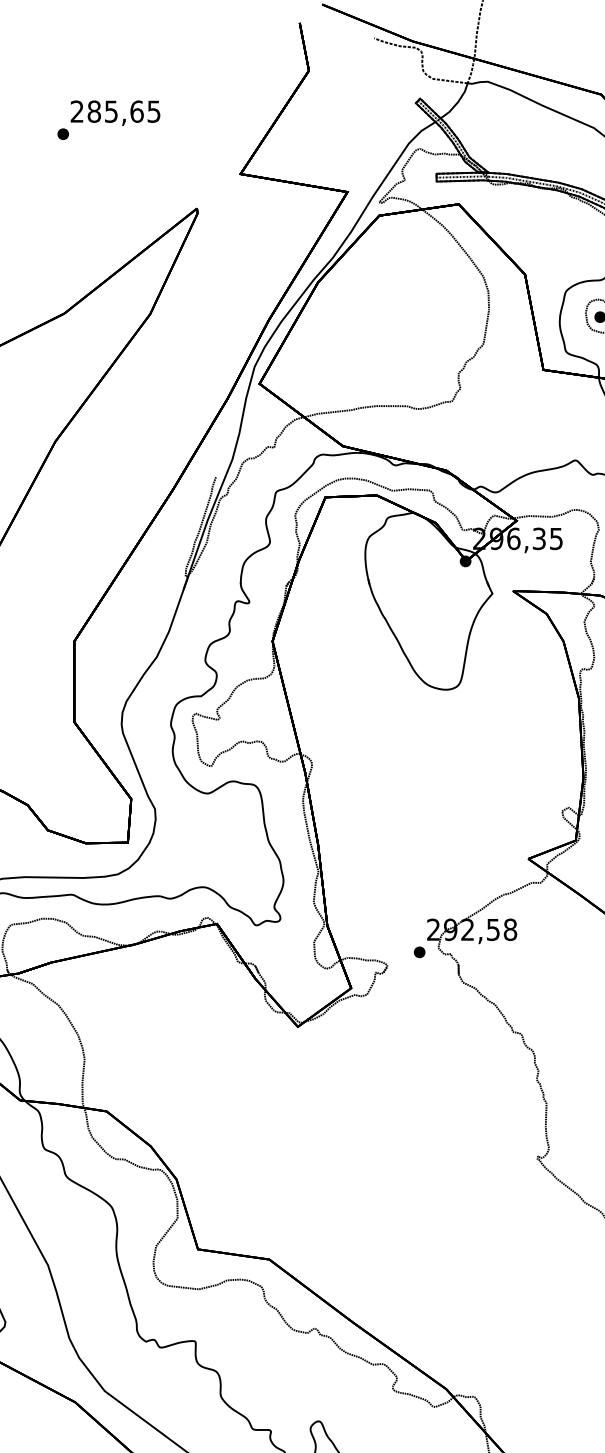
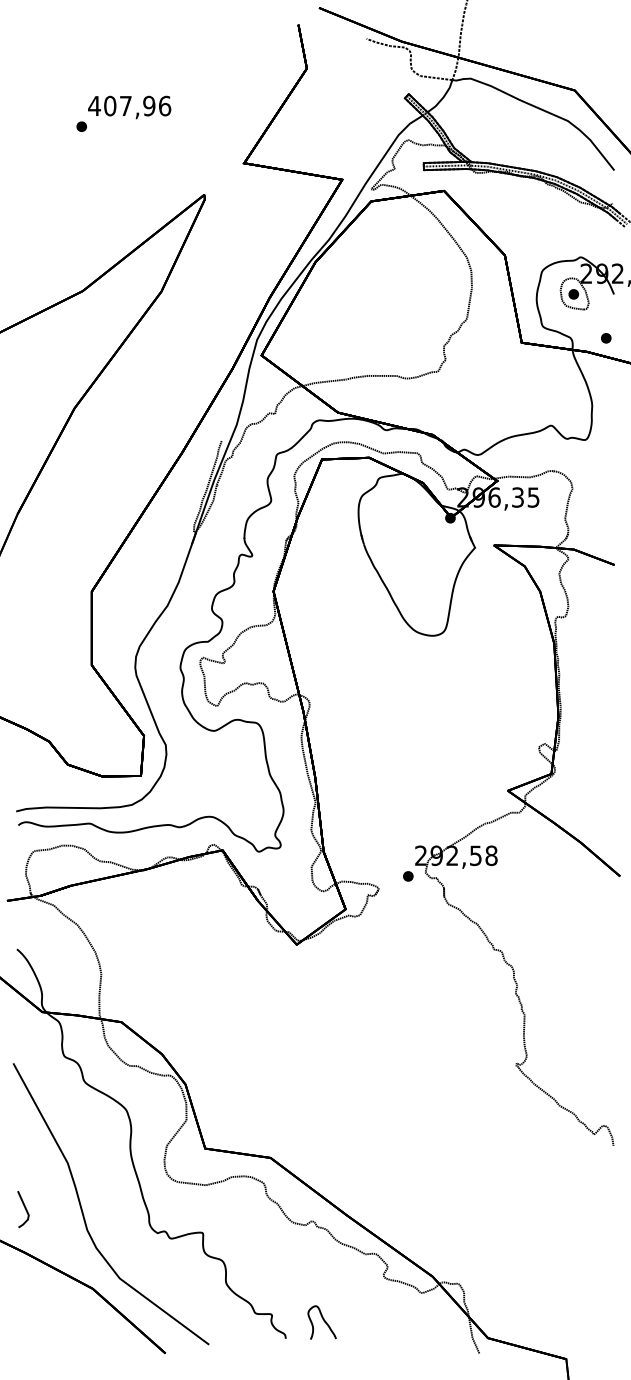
text: (115, 111) -> (129, 105), 285,65 -> 407,96

